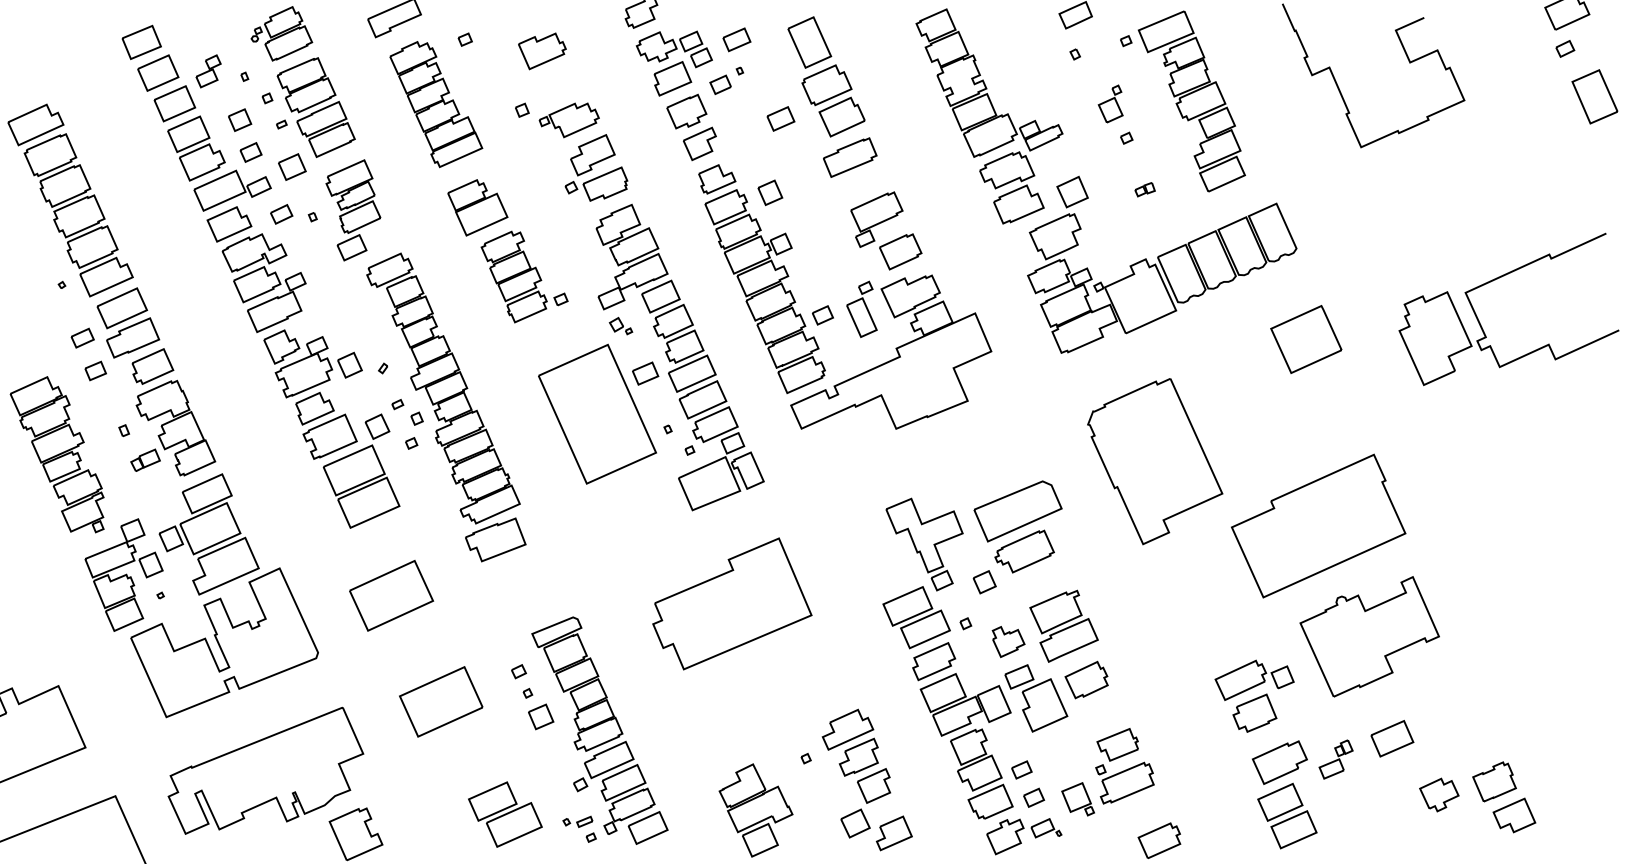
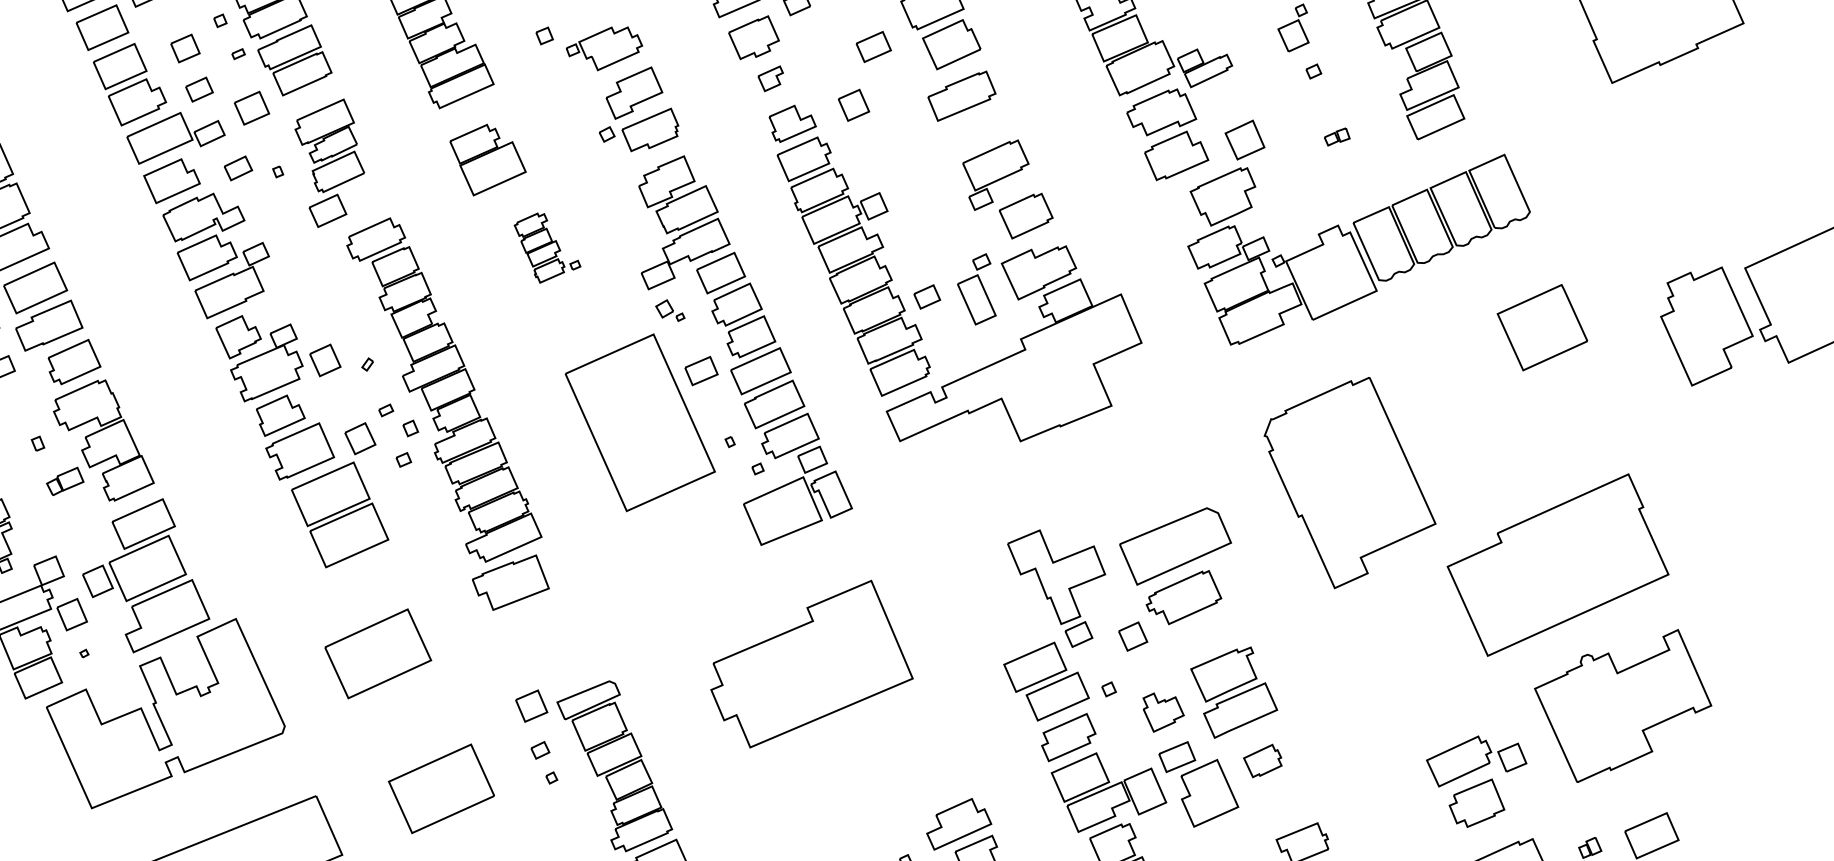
part: (699, 143) -> (770, 78), size x0.6
part: (770, 192) -> (854, 104), moved
part: (524, 276) -> (547, 247), size x0.6
part: (1086, 679) -> (1262, 760), size x0.7
part: (541, 716) -> (532, 705), moved

